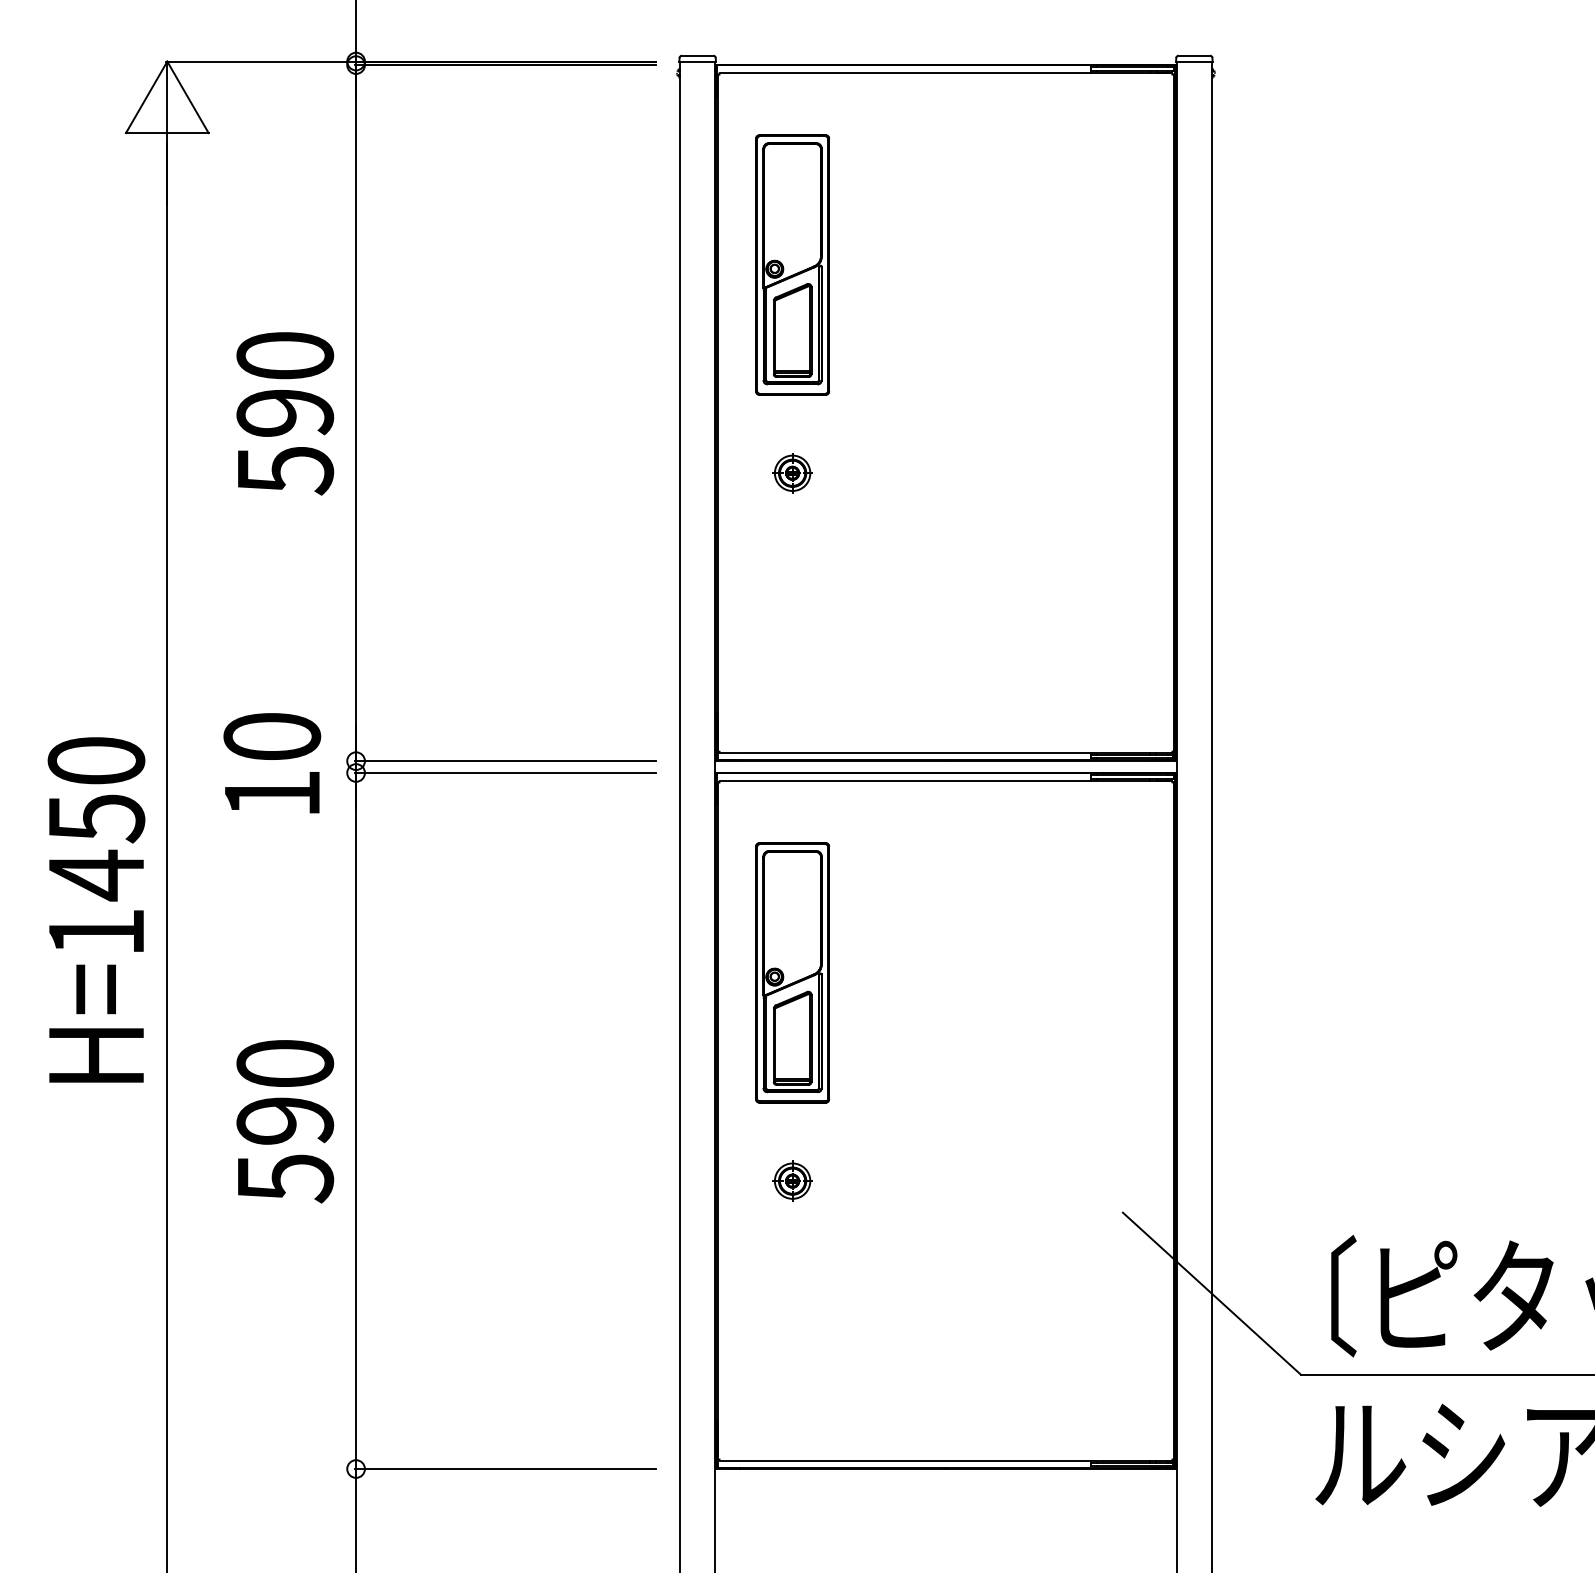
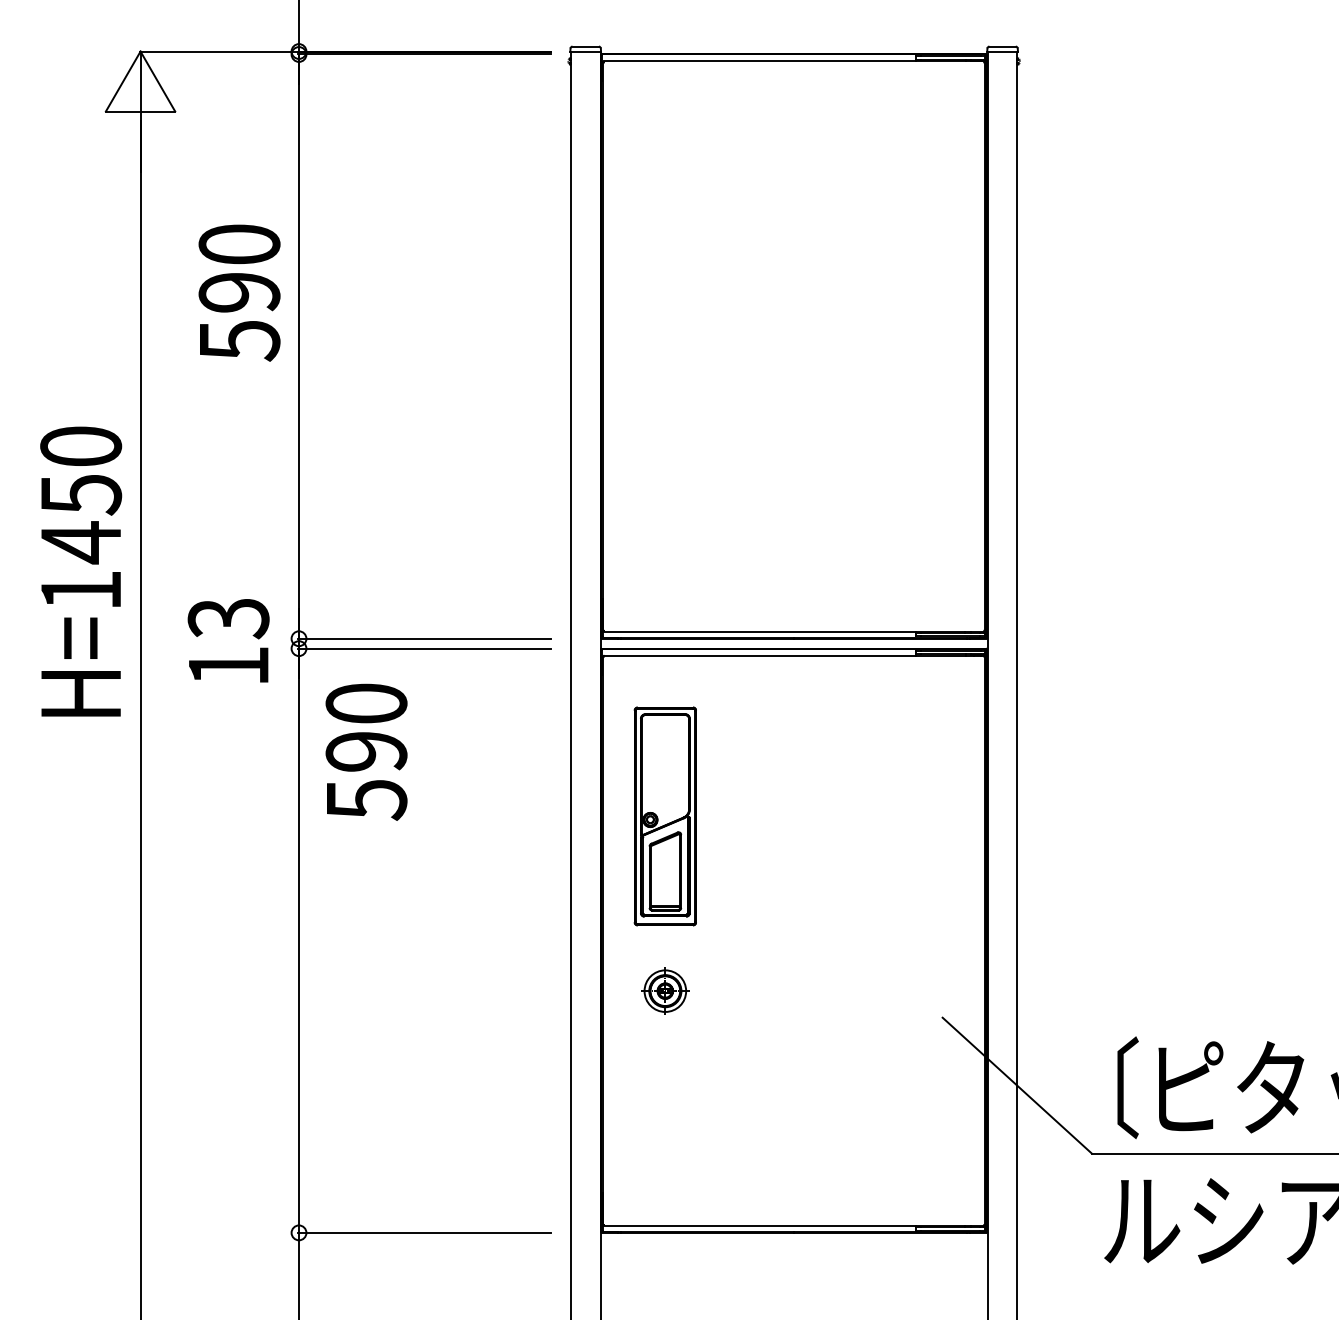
part: (791, 265) -> (664, 222), removed
text: (285, 412) -> (239, 292), moved
part: (792, 472) -> (665, 396), removed
text: (272, 737) -> (228, 618), 10 -> 13
text: (96, 909) -> (81, 571), moved
text: (285, 1120) -> (366, 751), moved
part: (792, 1181) -> (665, 991), size x1.4

